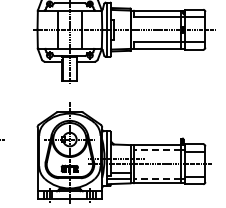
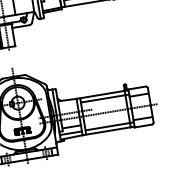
line: (157, 149) -> (102, 98), dashed -> solid
line: (157, 178) -> (107, 126), dashed -> solid

